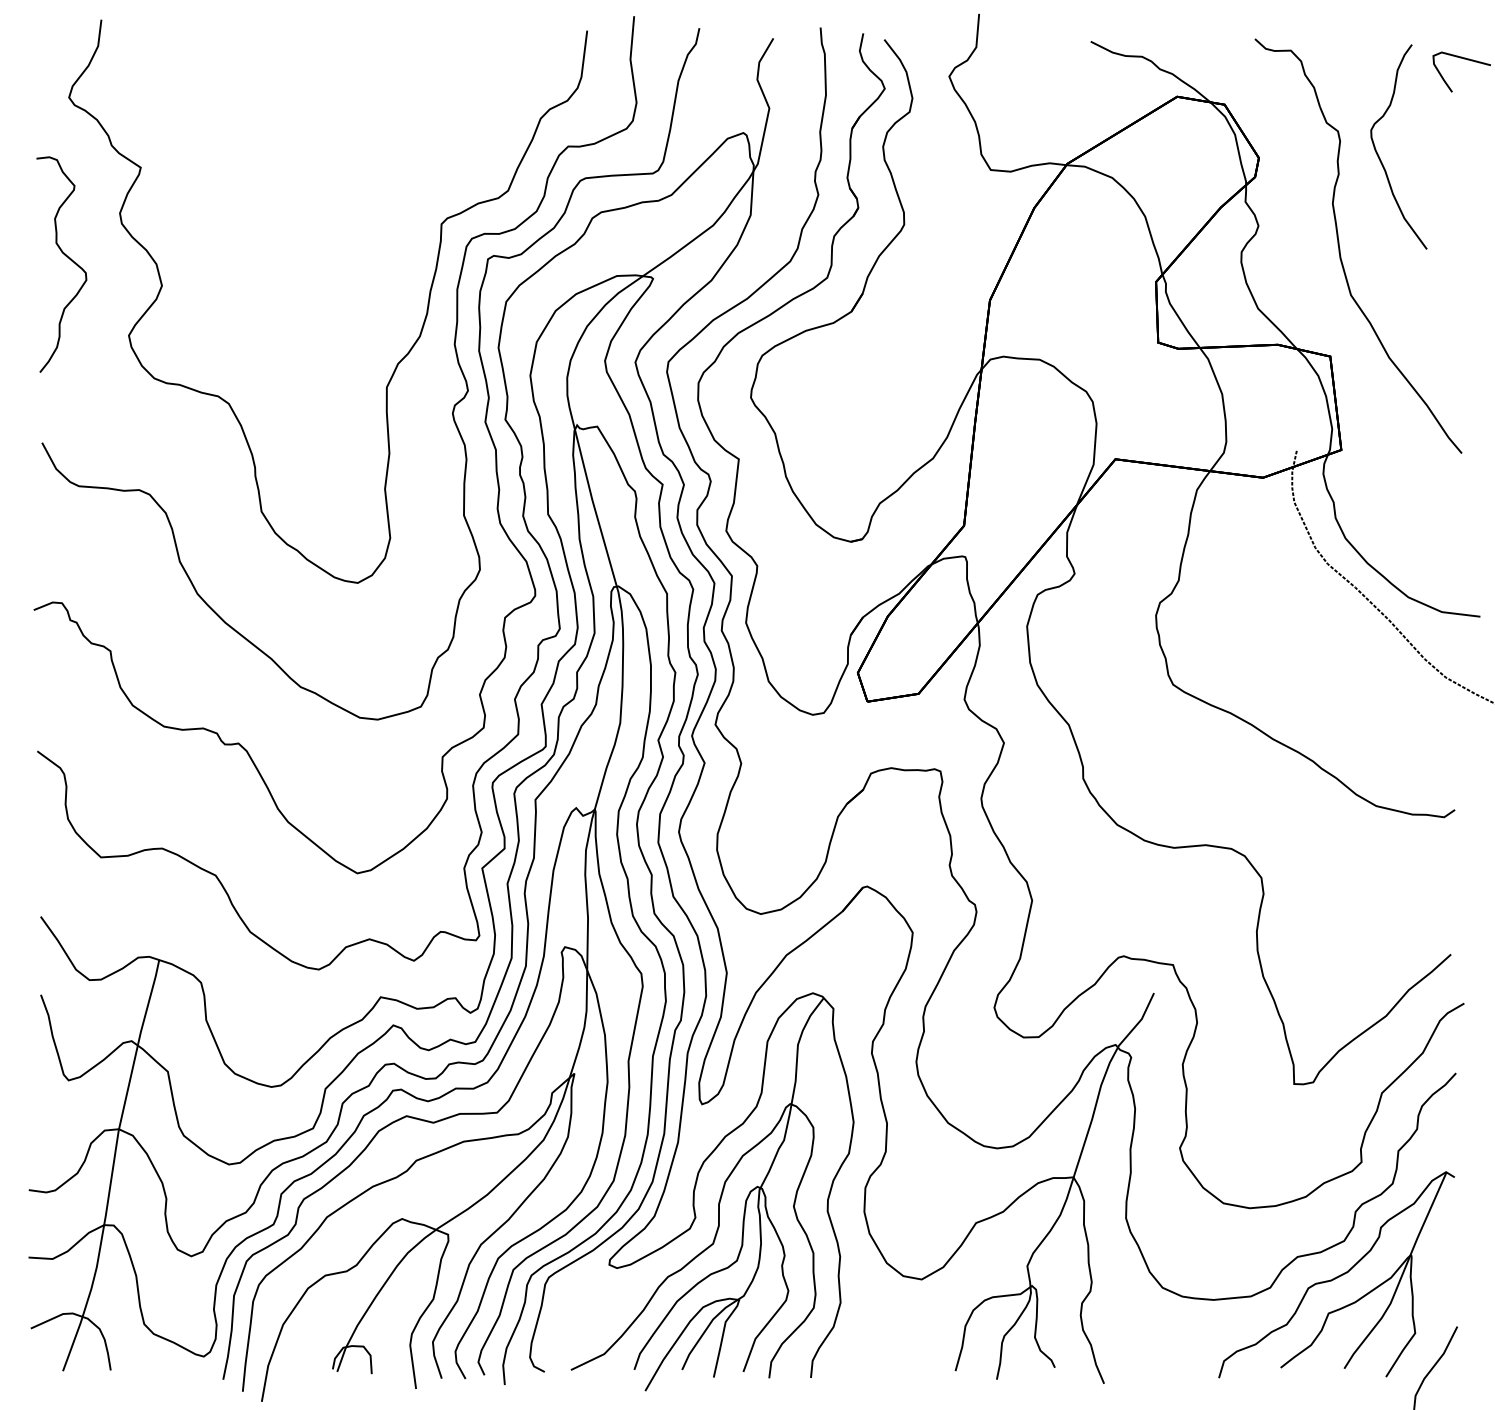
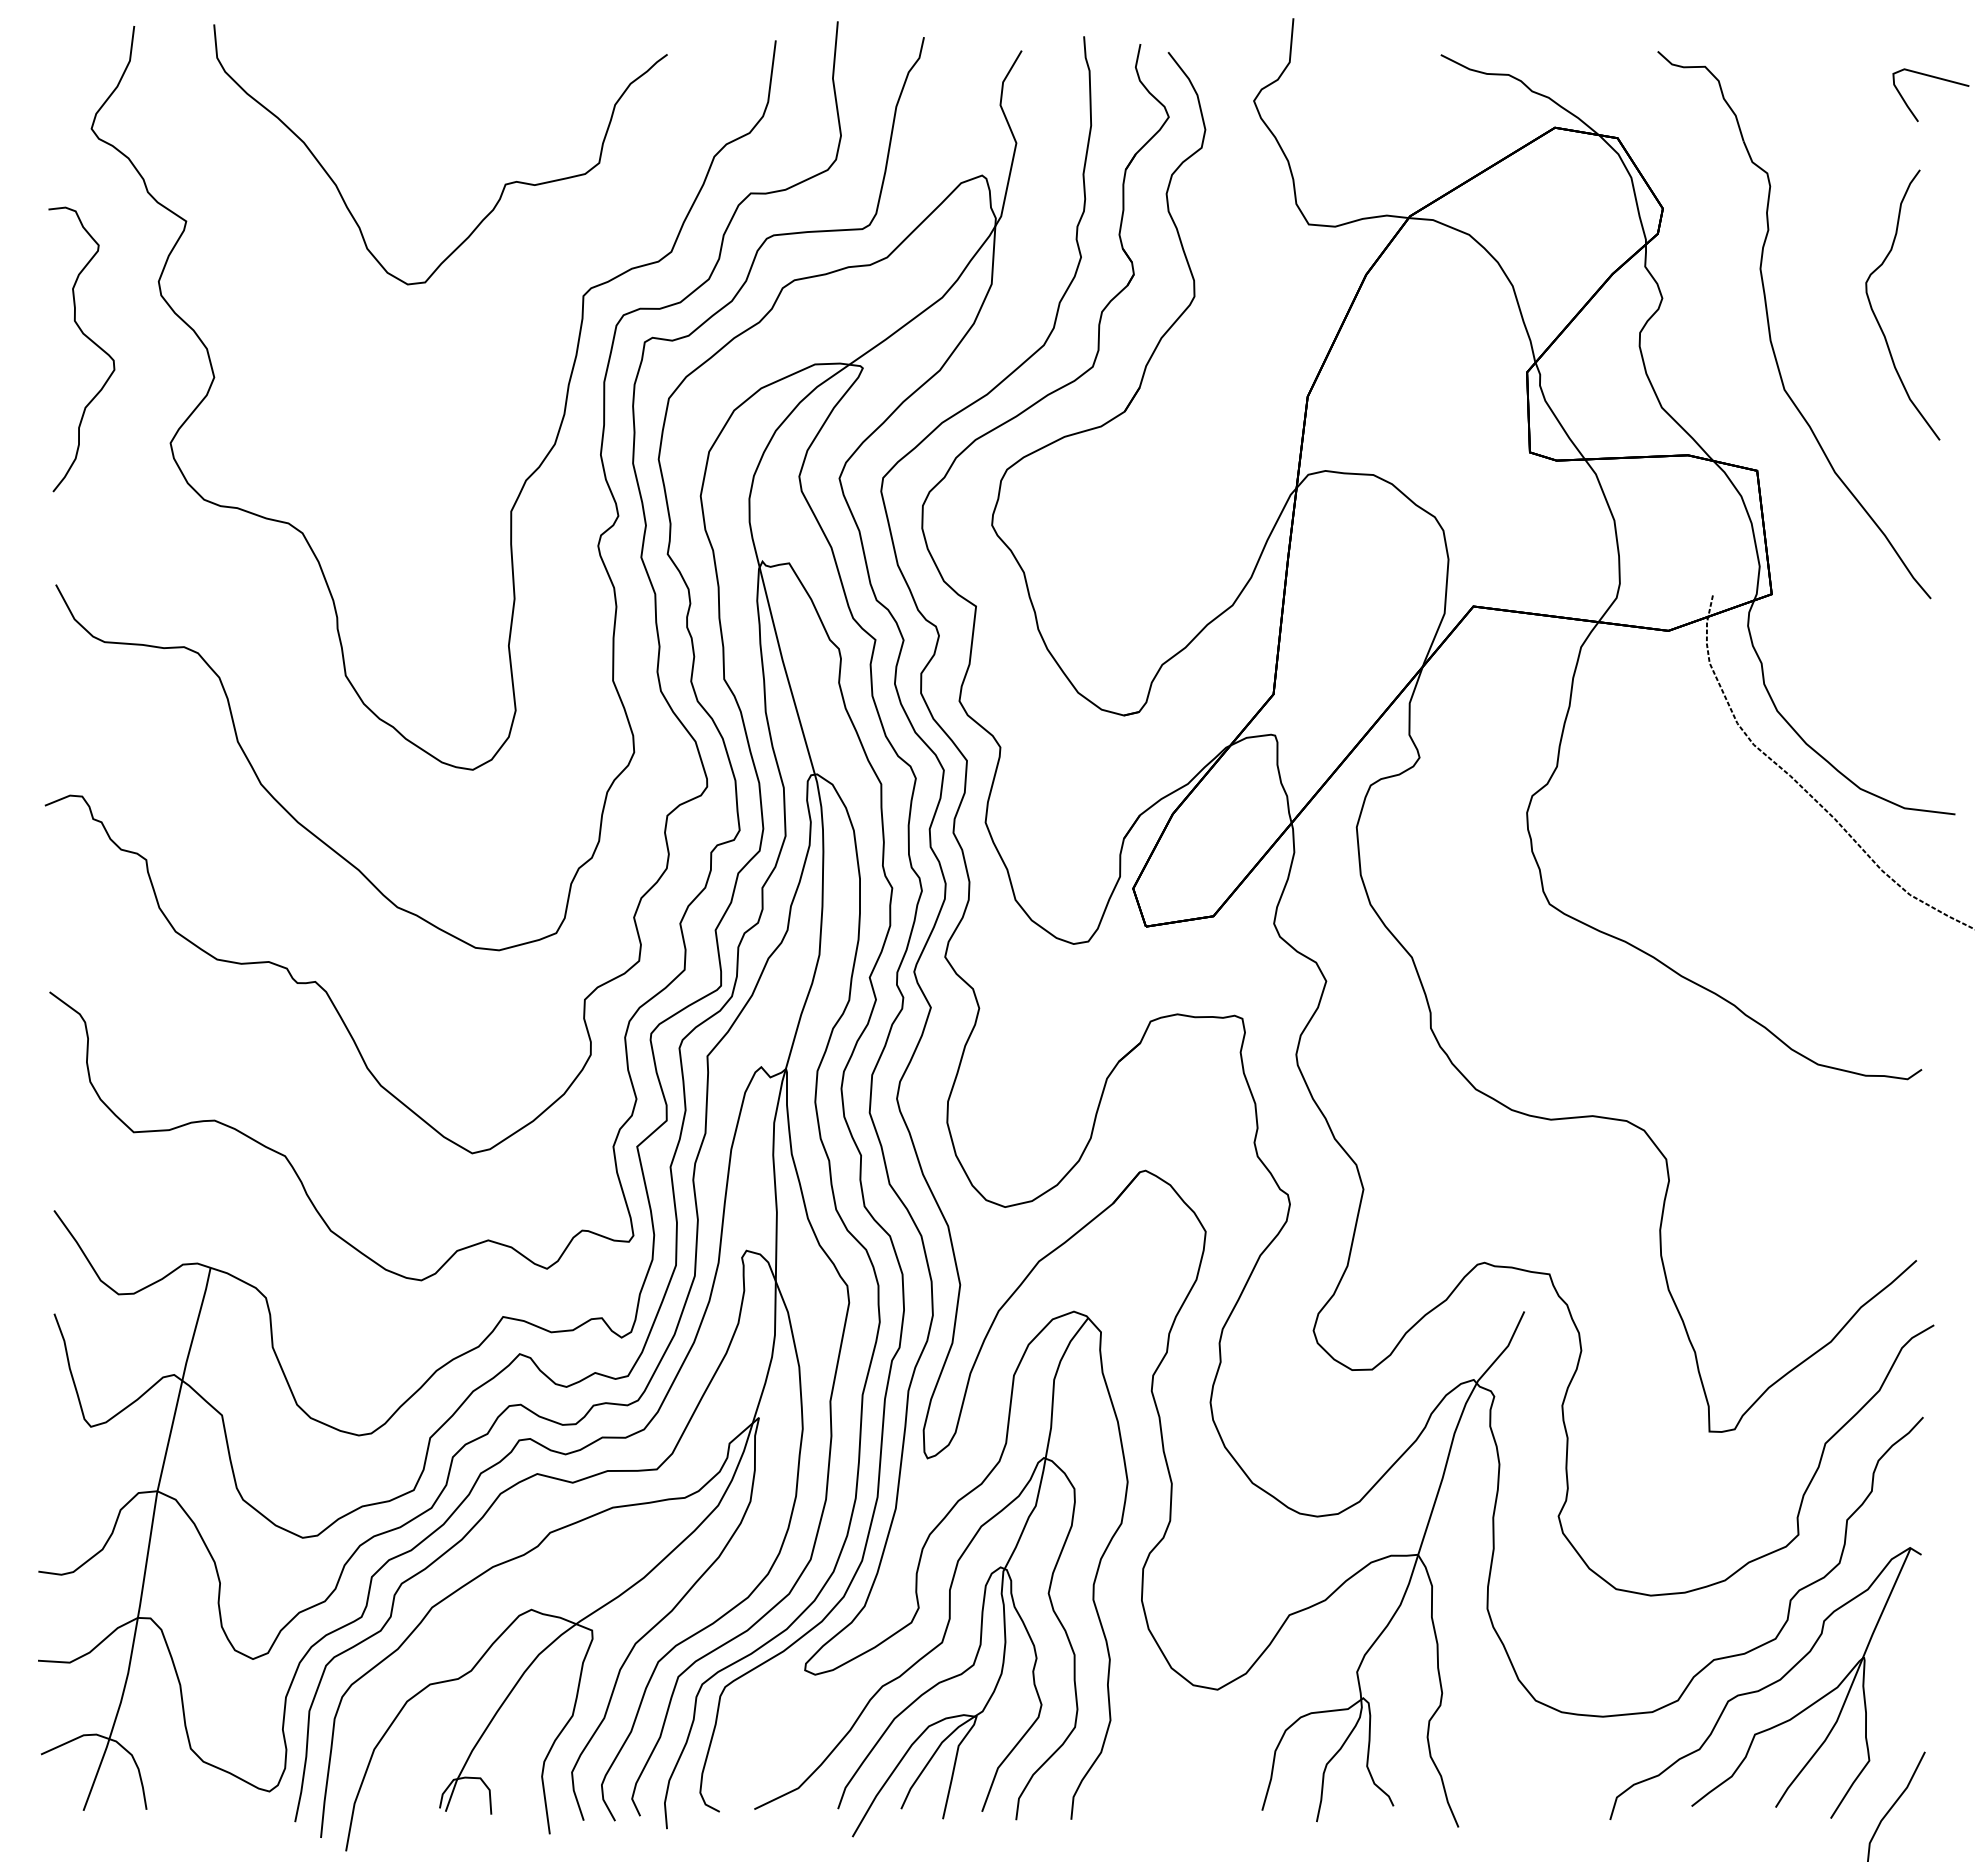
part: (381, 141) -> (503, 186), added
curve: (1379, 155) -> (1876, 316), moved

